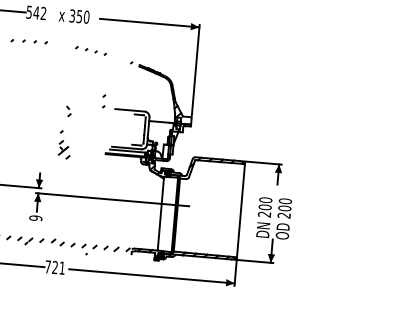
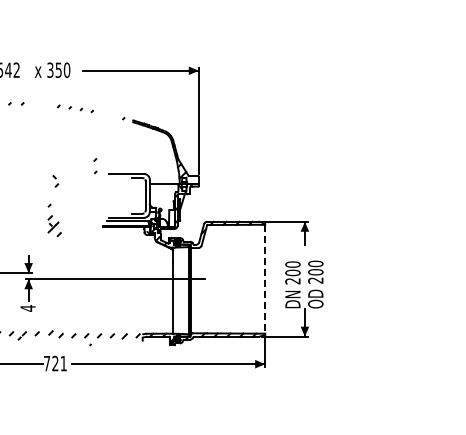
line: (241, 210) -> (265, 279), solid -> dashed
text: (35, 218) -> (27, 308), 9 -> 4

